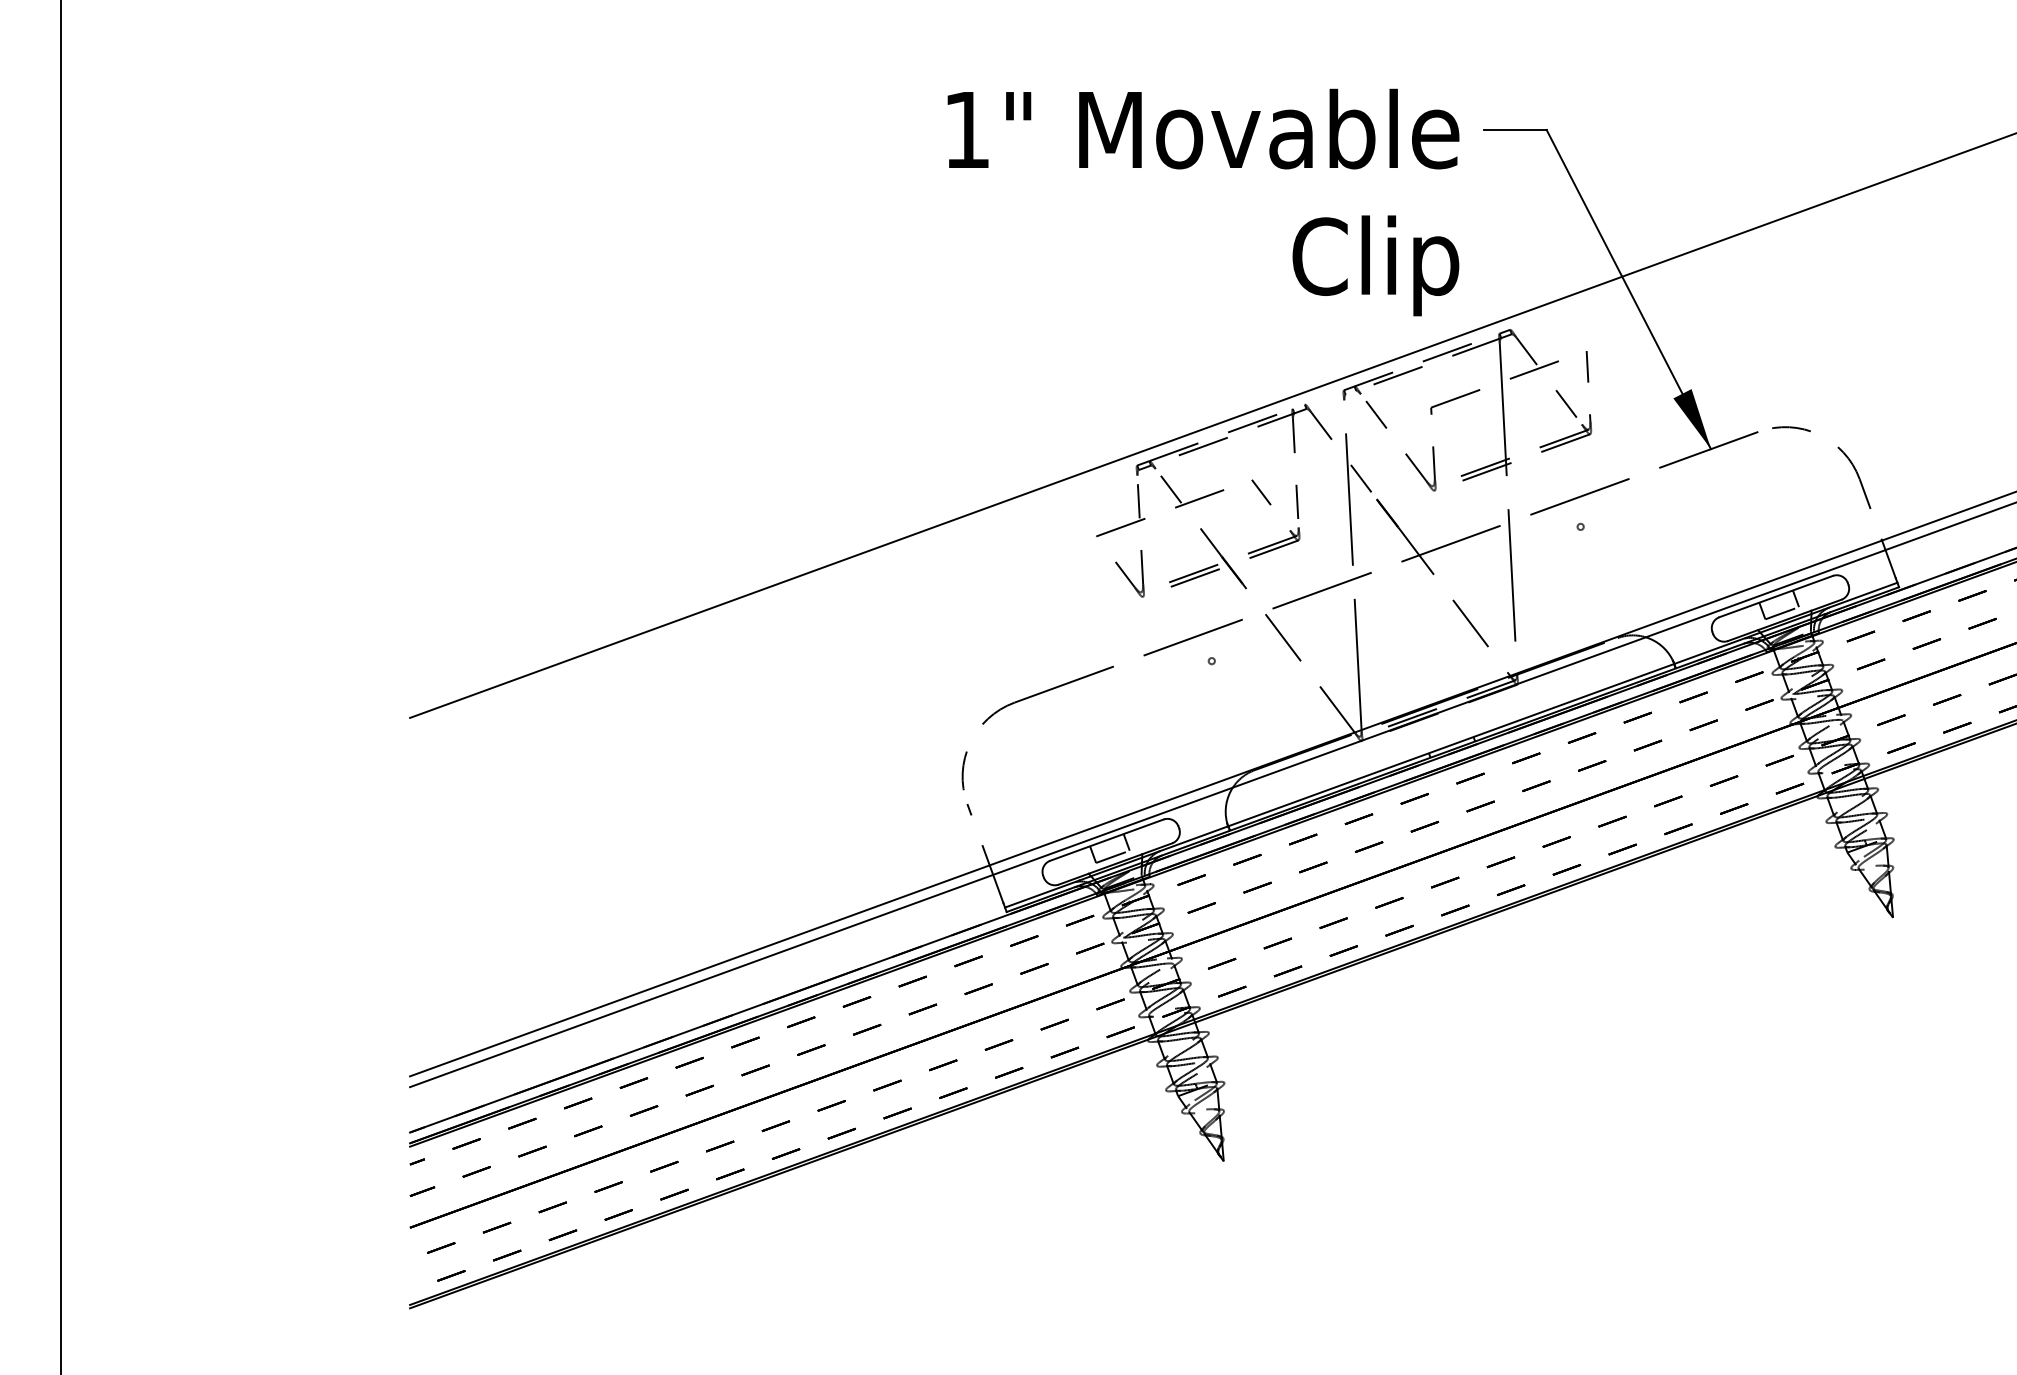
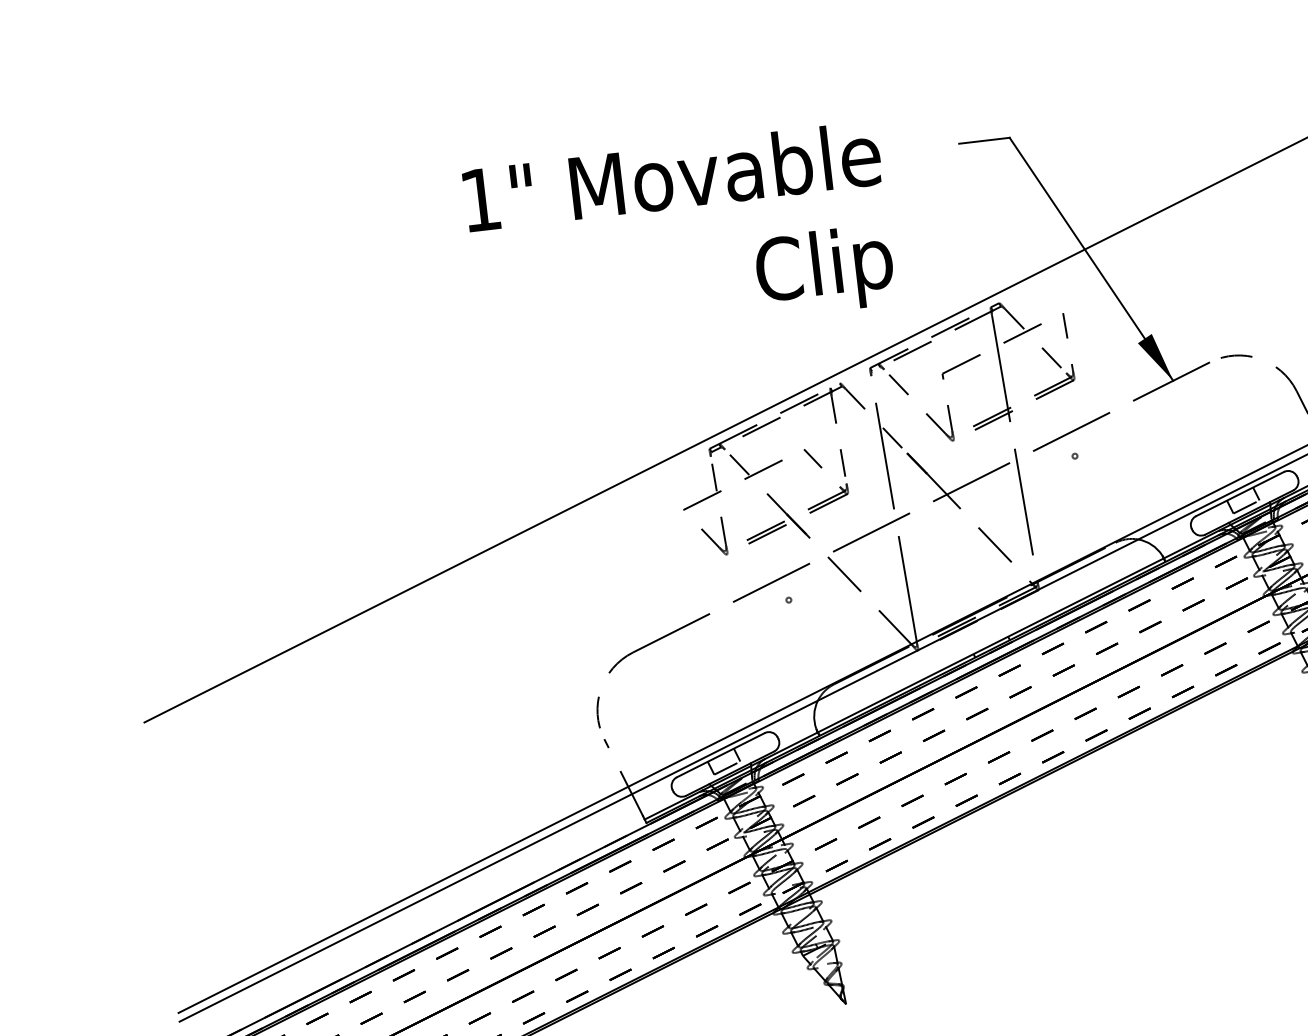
text: (1203, 202) -> (679, 236), moved

